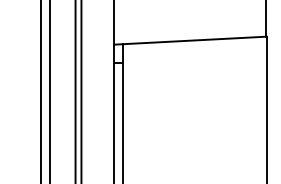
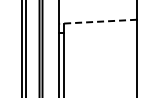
line: (191, 40) -> (98, 21), solid -> dashed

